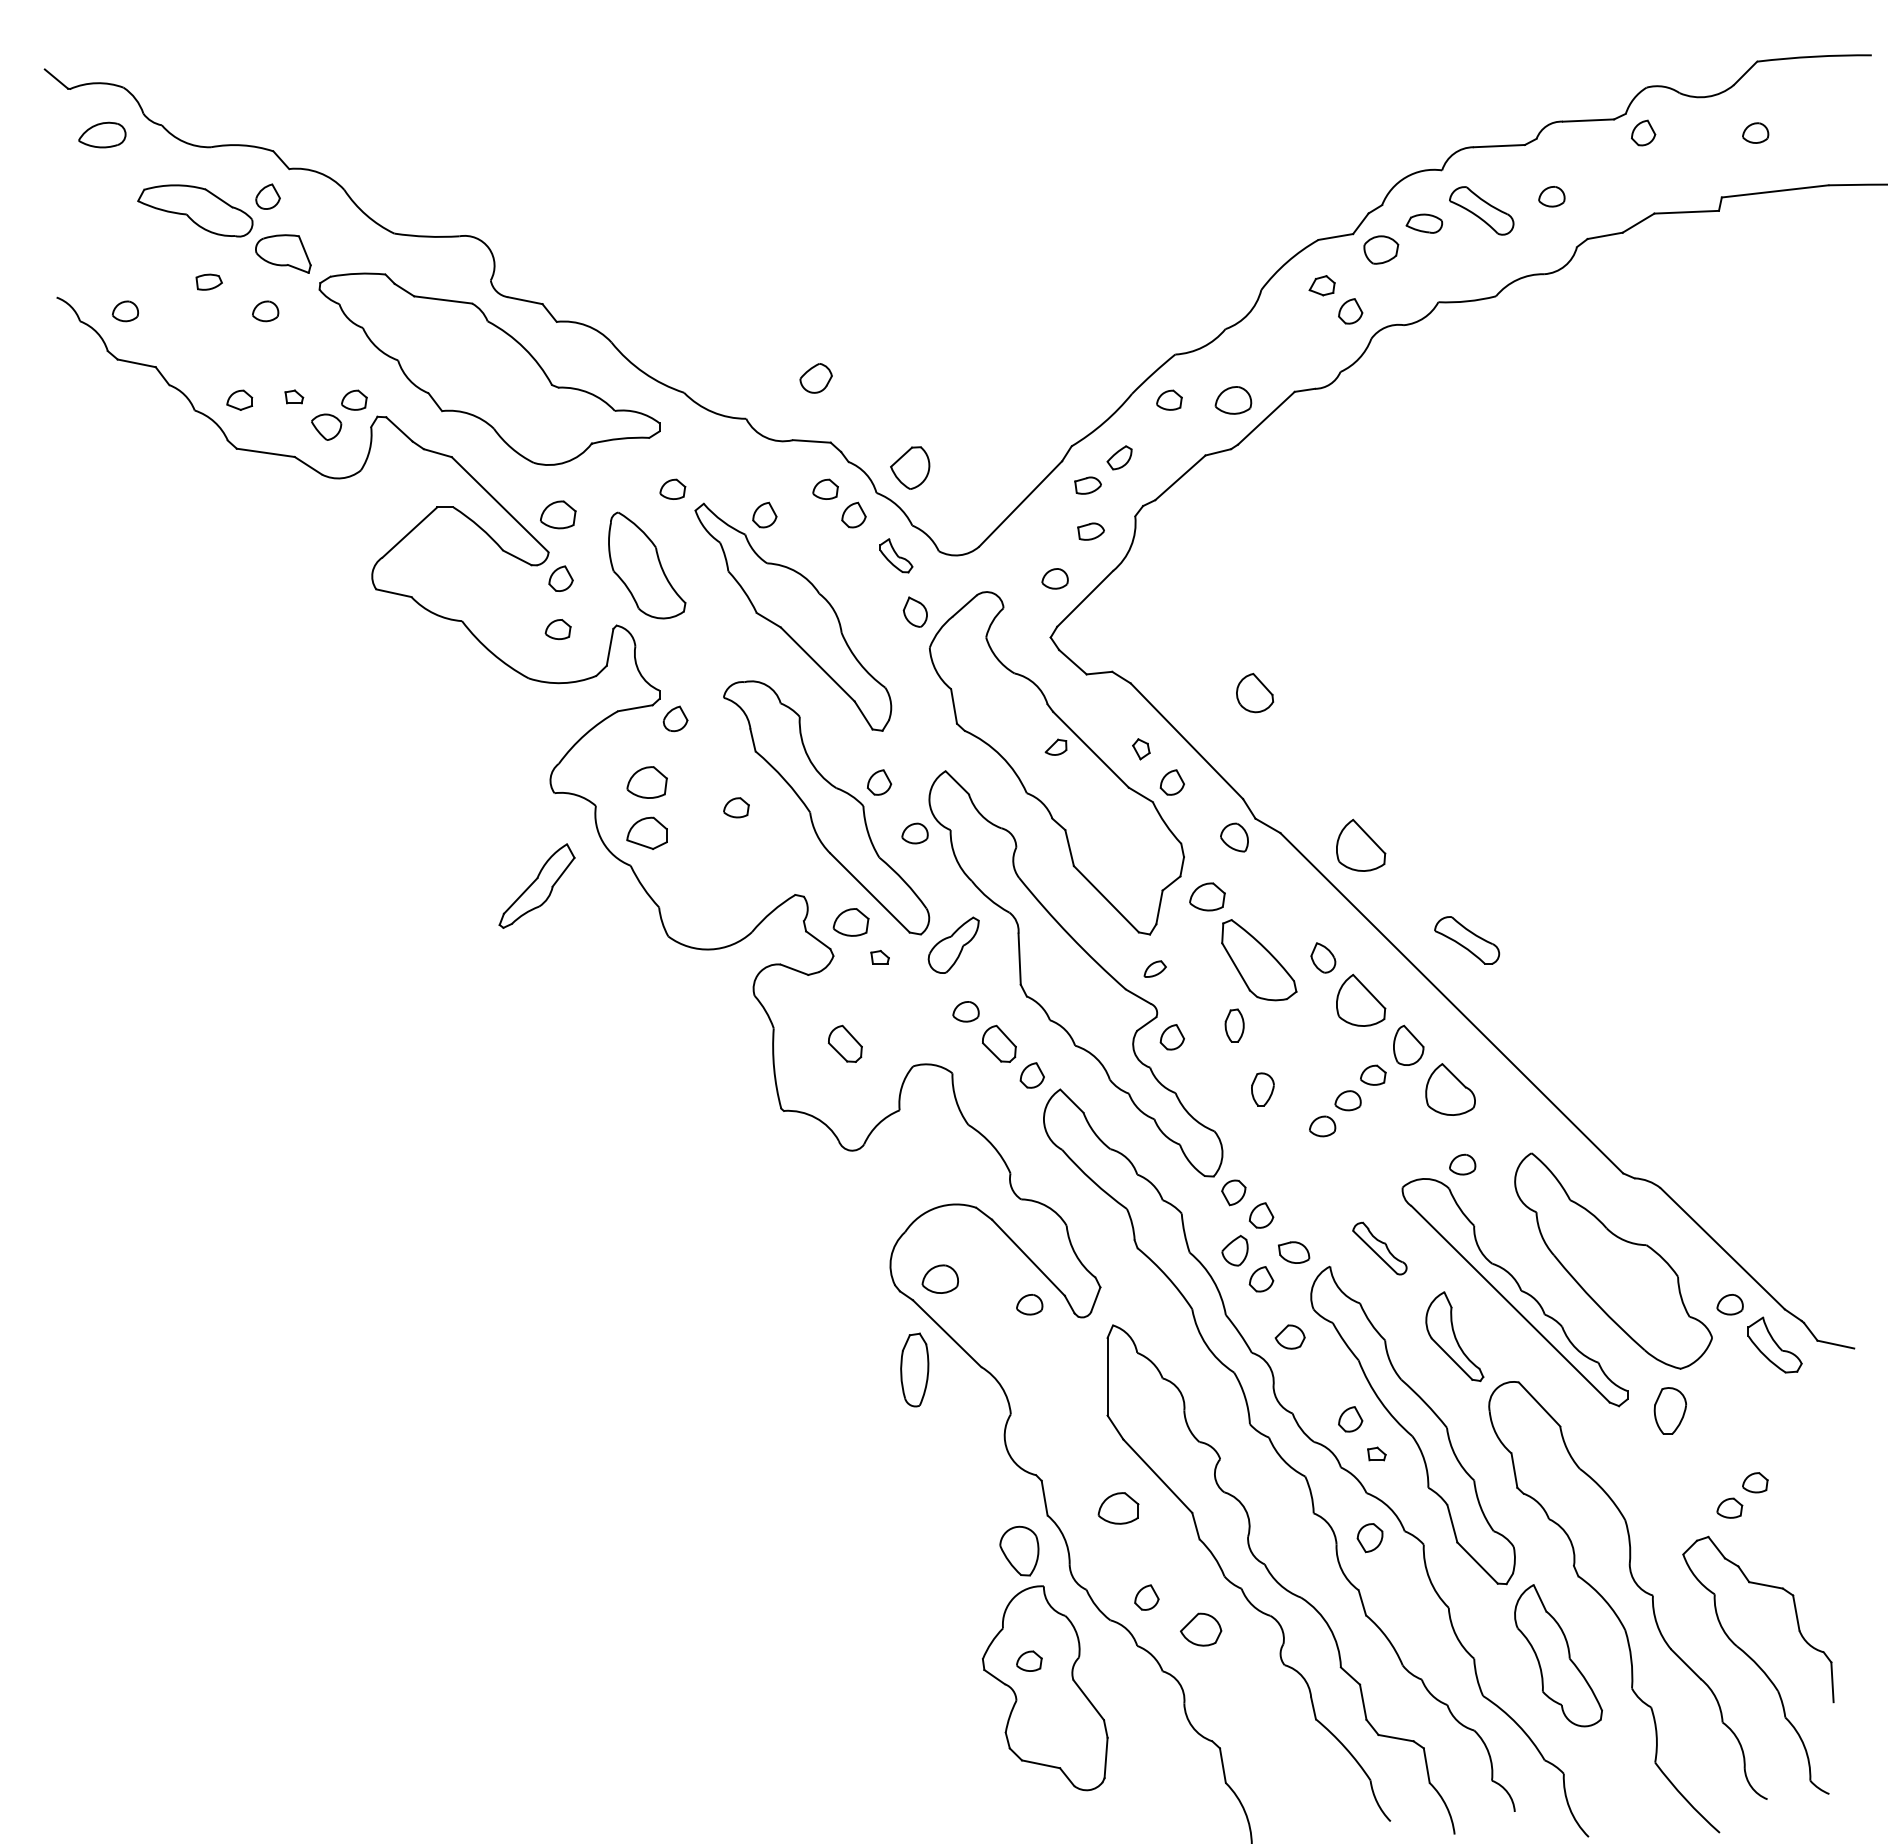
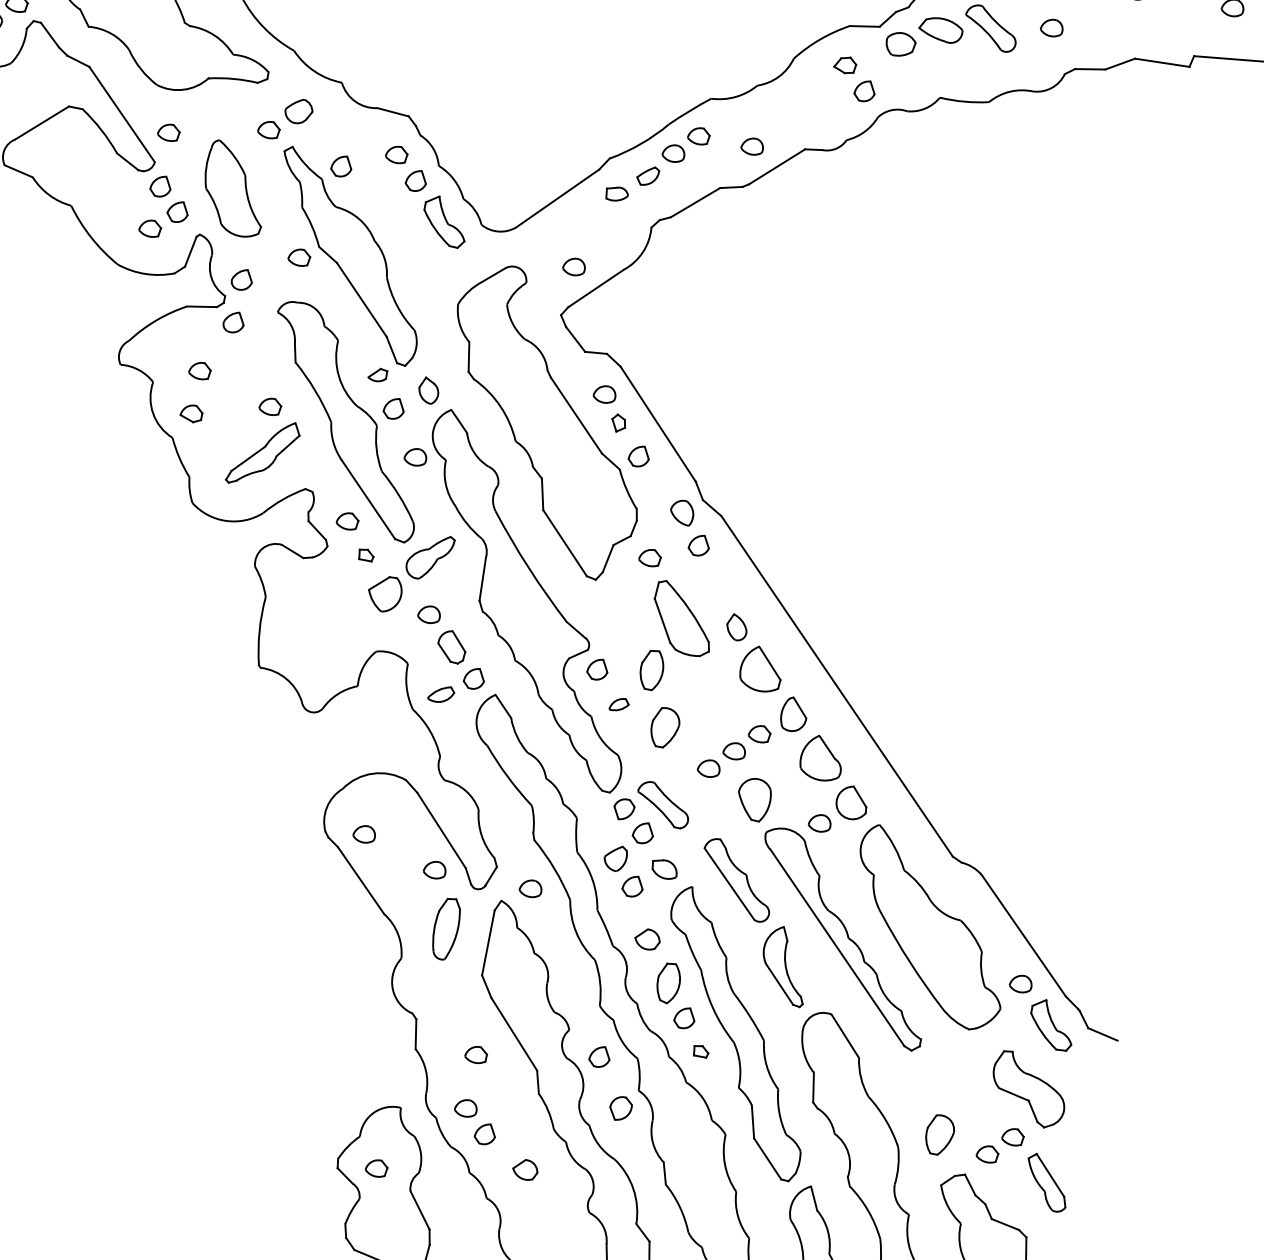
part: (1424, 223) -> (941, 29), size x1.43
part: (815, 378) -> (298, 111), moved
part: (1233, 399) -> (752, 145), size x0.71
part: (1143, 425) -> (673, 152), added
part: (910, 467) -> (385, 593), moved
part: (557, 514) -> (168, 132), size x0.71
part: (1090, 531) -> (611, 232), removed
part: (896, 555) -> (445, 221), size x1.67
part: (586, 604) -> (178, 212), added
part: (914, 611) -> (428, 390), moved
part: (736, 629) -> (299, 257), added
part: (675, 667) -> (242, 279), added
part: (1255, 693) -> (852, 803), moved
part: (1118, 718) -> (604, 393), added
part: (1055, 746) -> (377, 374), moved
part: (647, 781) -> (200, 370), size x0.62
part: (647, 833) -> (191, 413), size x0.62
part: (1361, 844) -> (787, 538), removed
part: (1261, 871) -> (699, 545), added
part: (536, 885) -> (263, 452), moved
part: (1207, 896) -> (650, 557), size x0.71
part: (850, 922) -> (347, 521), size x0.71
part: (1467, 940) -> (663, 804), moved
part: (1154, 968) -> (618, 704), moved
part: (1234, 1025) -> (651, 669), size x1.43
part: (845, 1043) -> (323, 621), removed
part: (1262, 1089) -> (664, 727), size x1.43
part: (997, 1100) -> (441, 693), added
part: (1379, 1248) -> (736, 879), size x1.67
part: (940, 1279) -> (364, 834), size x0.71
part: (1143, 1304) -> (530, 888), added
part: (914, 1369) -> (446, 928), moved
part: (1323, 1382) -> (668, 982), added
part: (1670, 1410) -> (939, 1134), moved
part: (1762, 1424) -> (1028, 1089), added
part: (1261, 1482) -> (599, 1056), added
part: (1118, 1507) -> (476, 1054), size x0.62
part: (1804, 1528) -> (1046, 1183), added
part: (1369, 1538) -> (620, 1108), moved
part: (1019, 1550) -> (754, 798), moved
part: (1118, 1571) -> (465, 1107), added
part: (1200, 1629) -> (525, 1169), size x0.71

